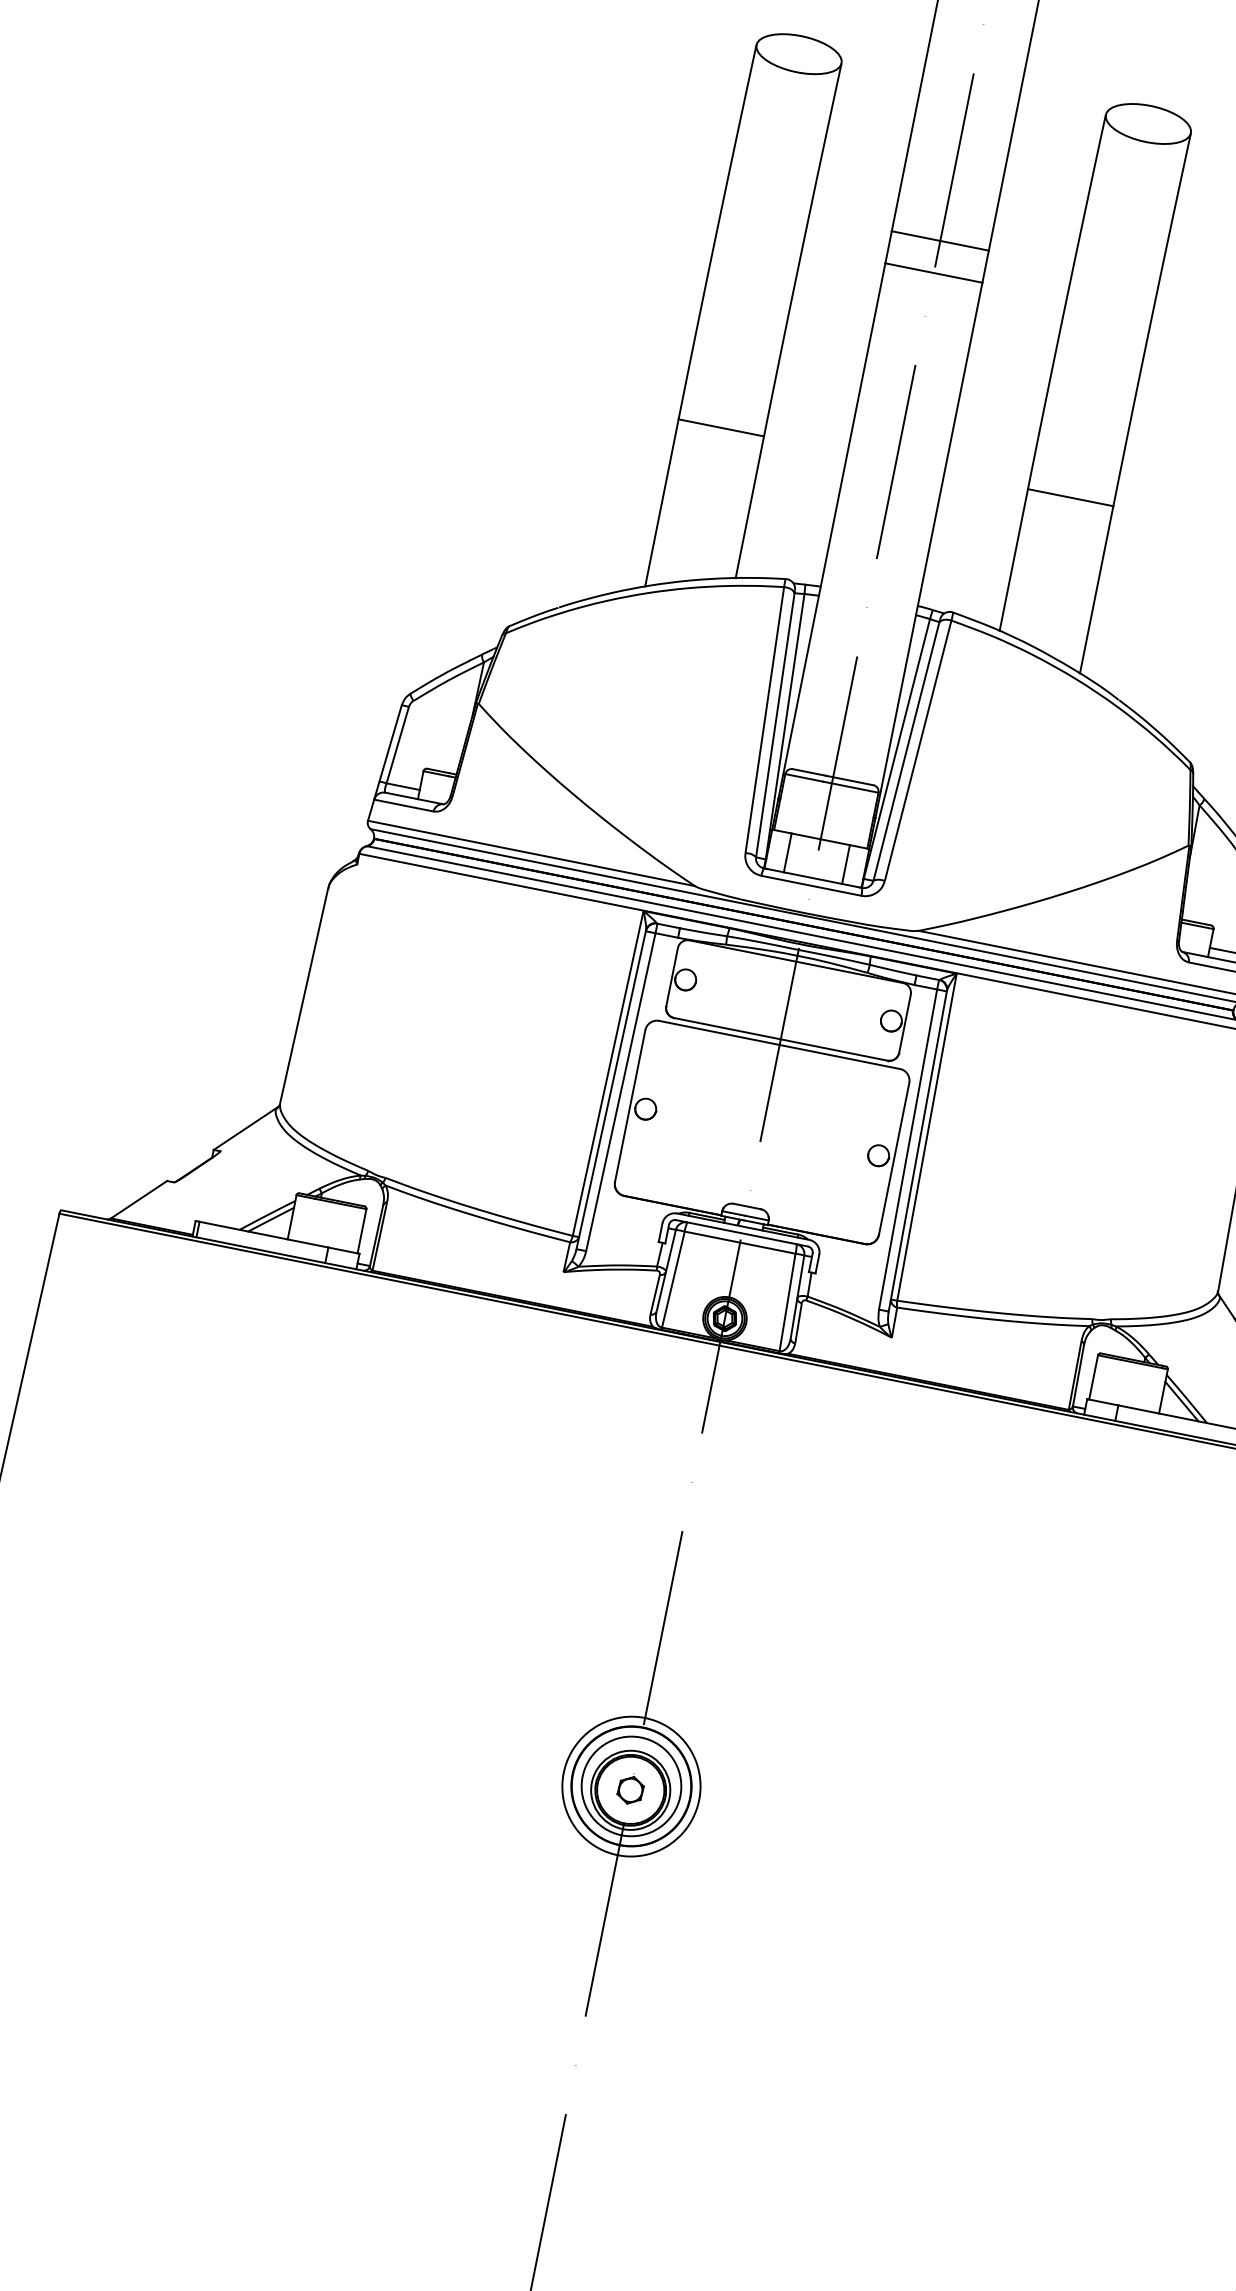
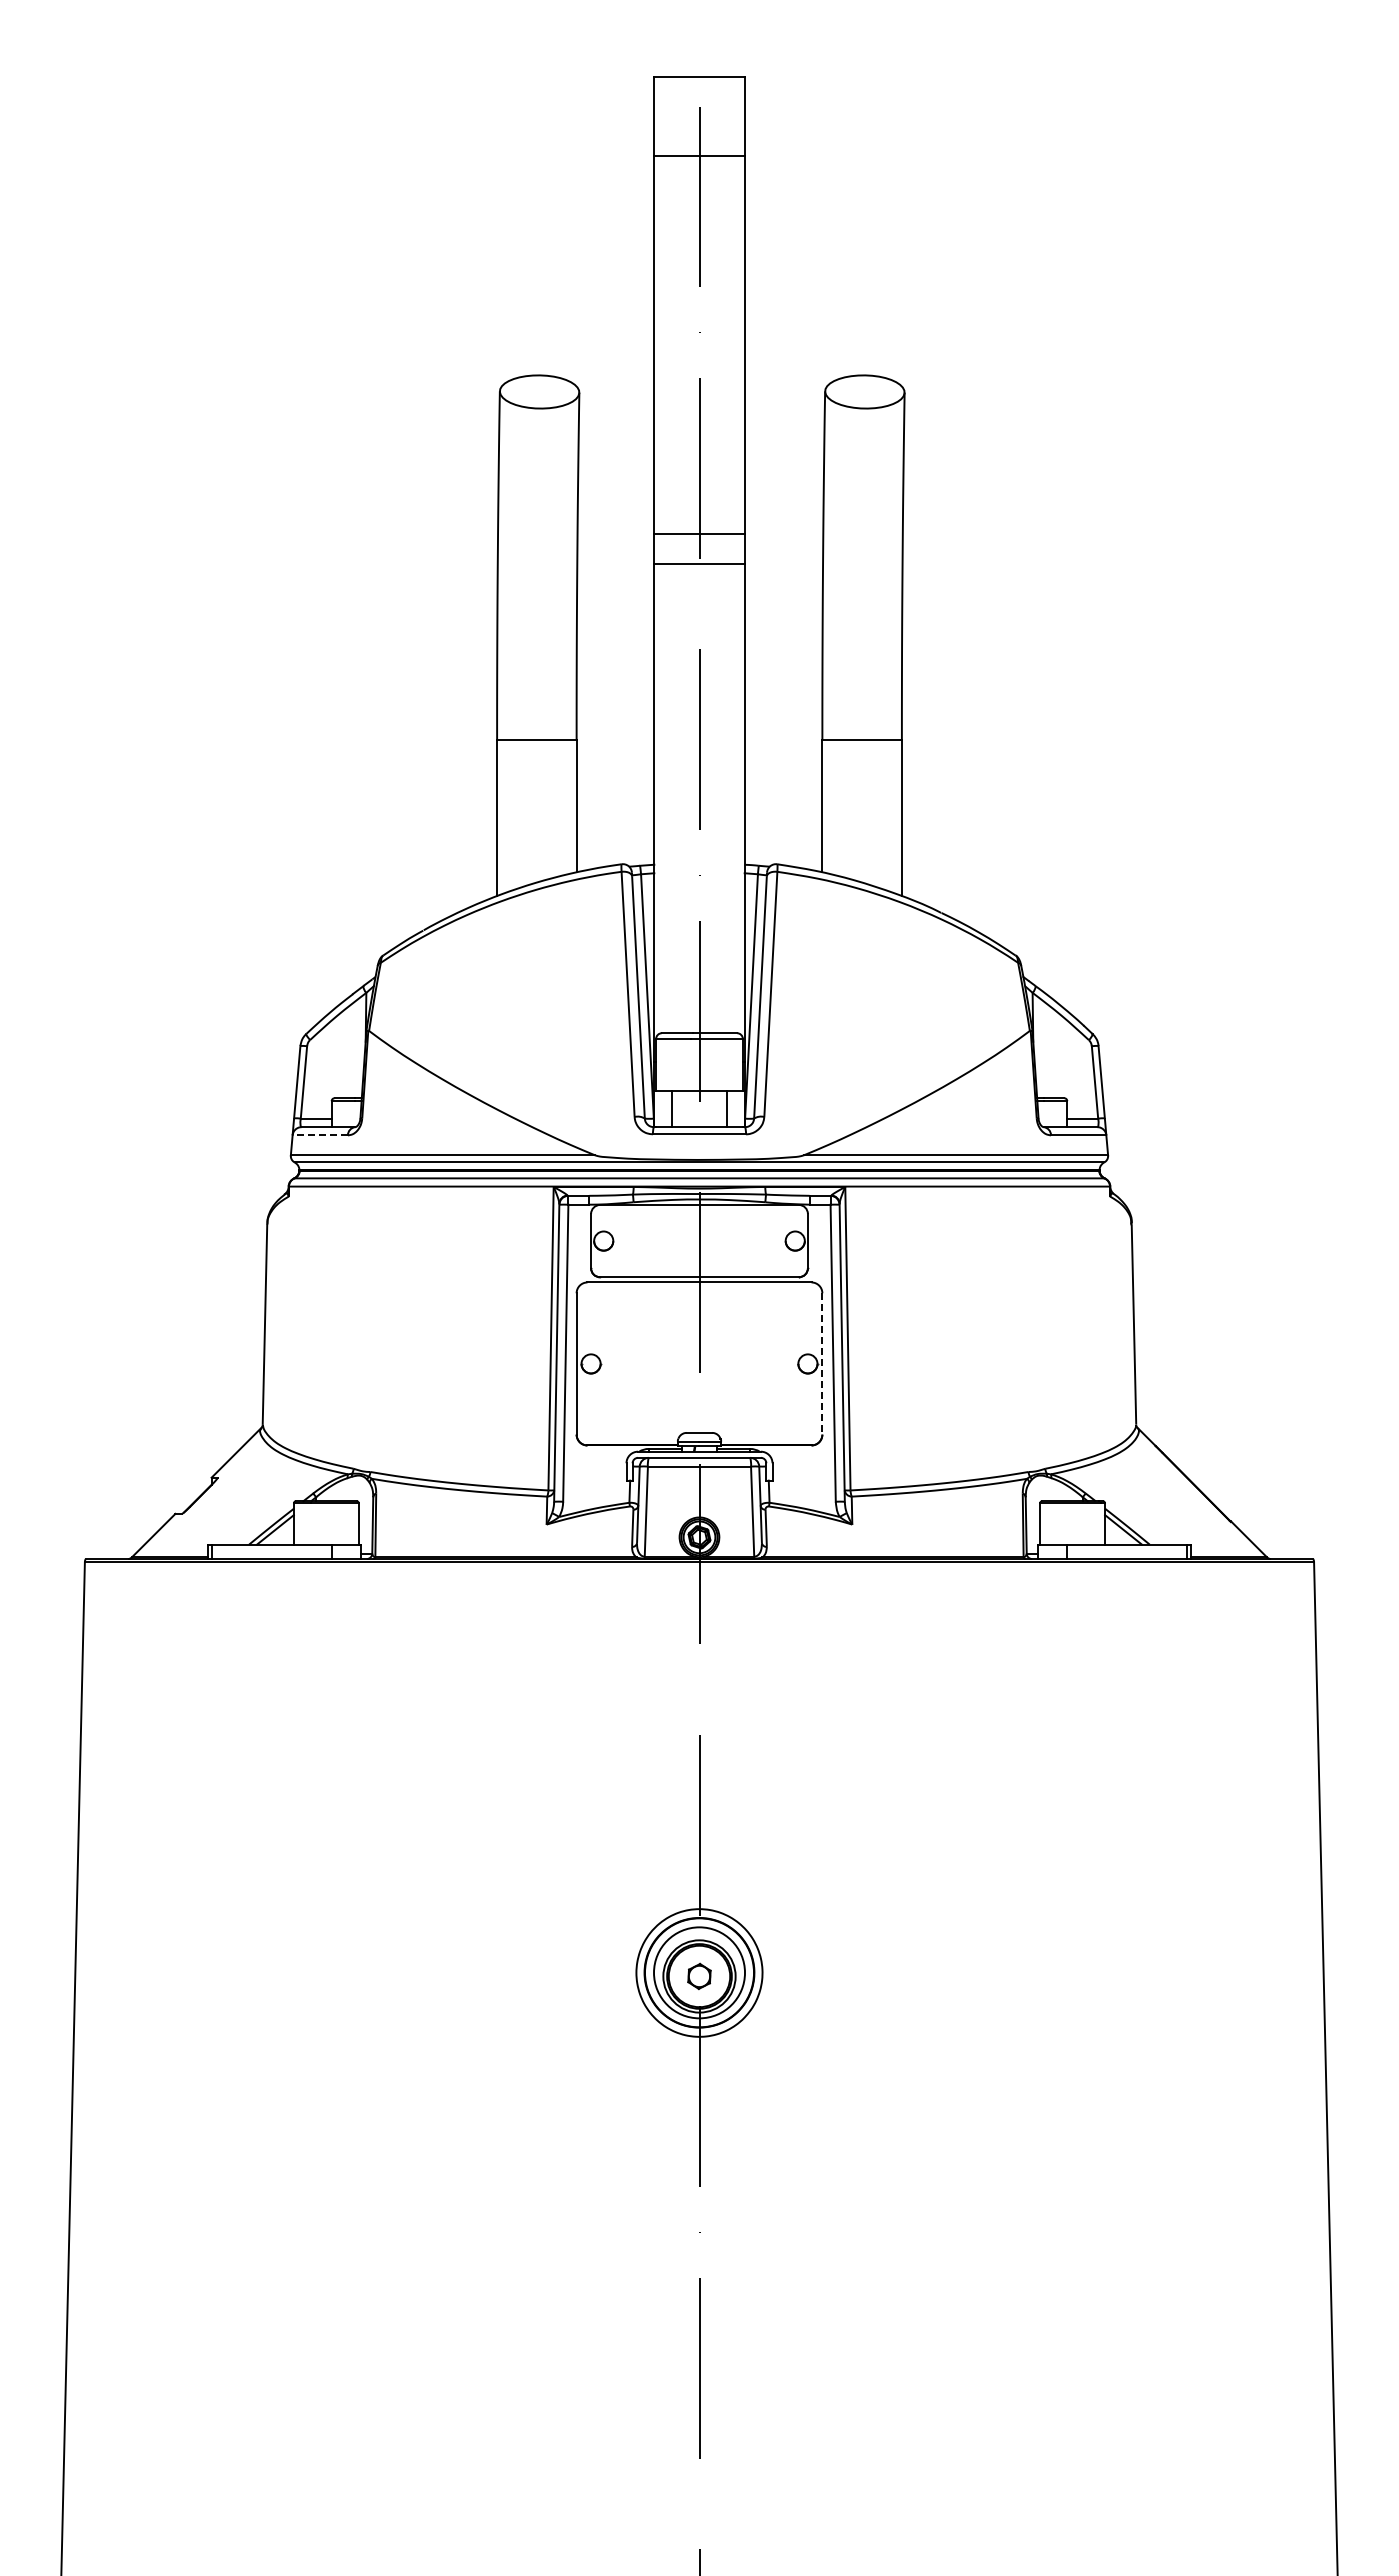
line: (404, 805) -> (320, 1135), solid -> dashed
line: (894, 1158) -> (822, 1363), solid -> dashed

